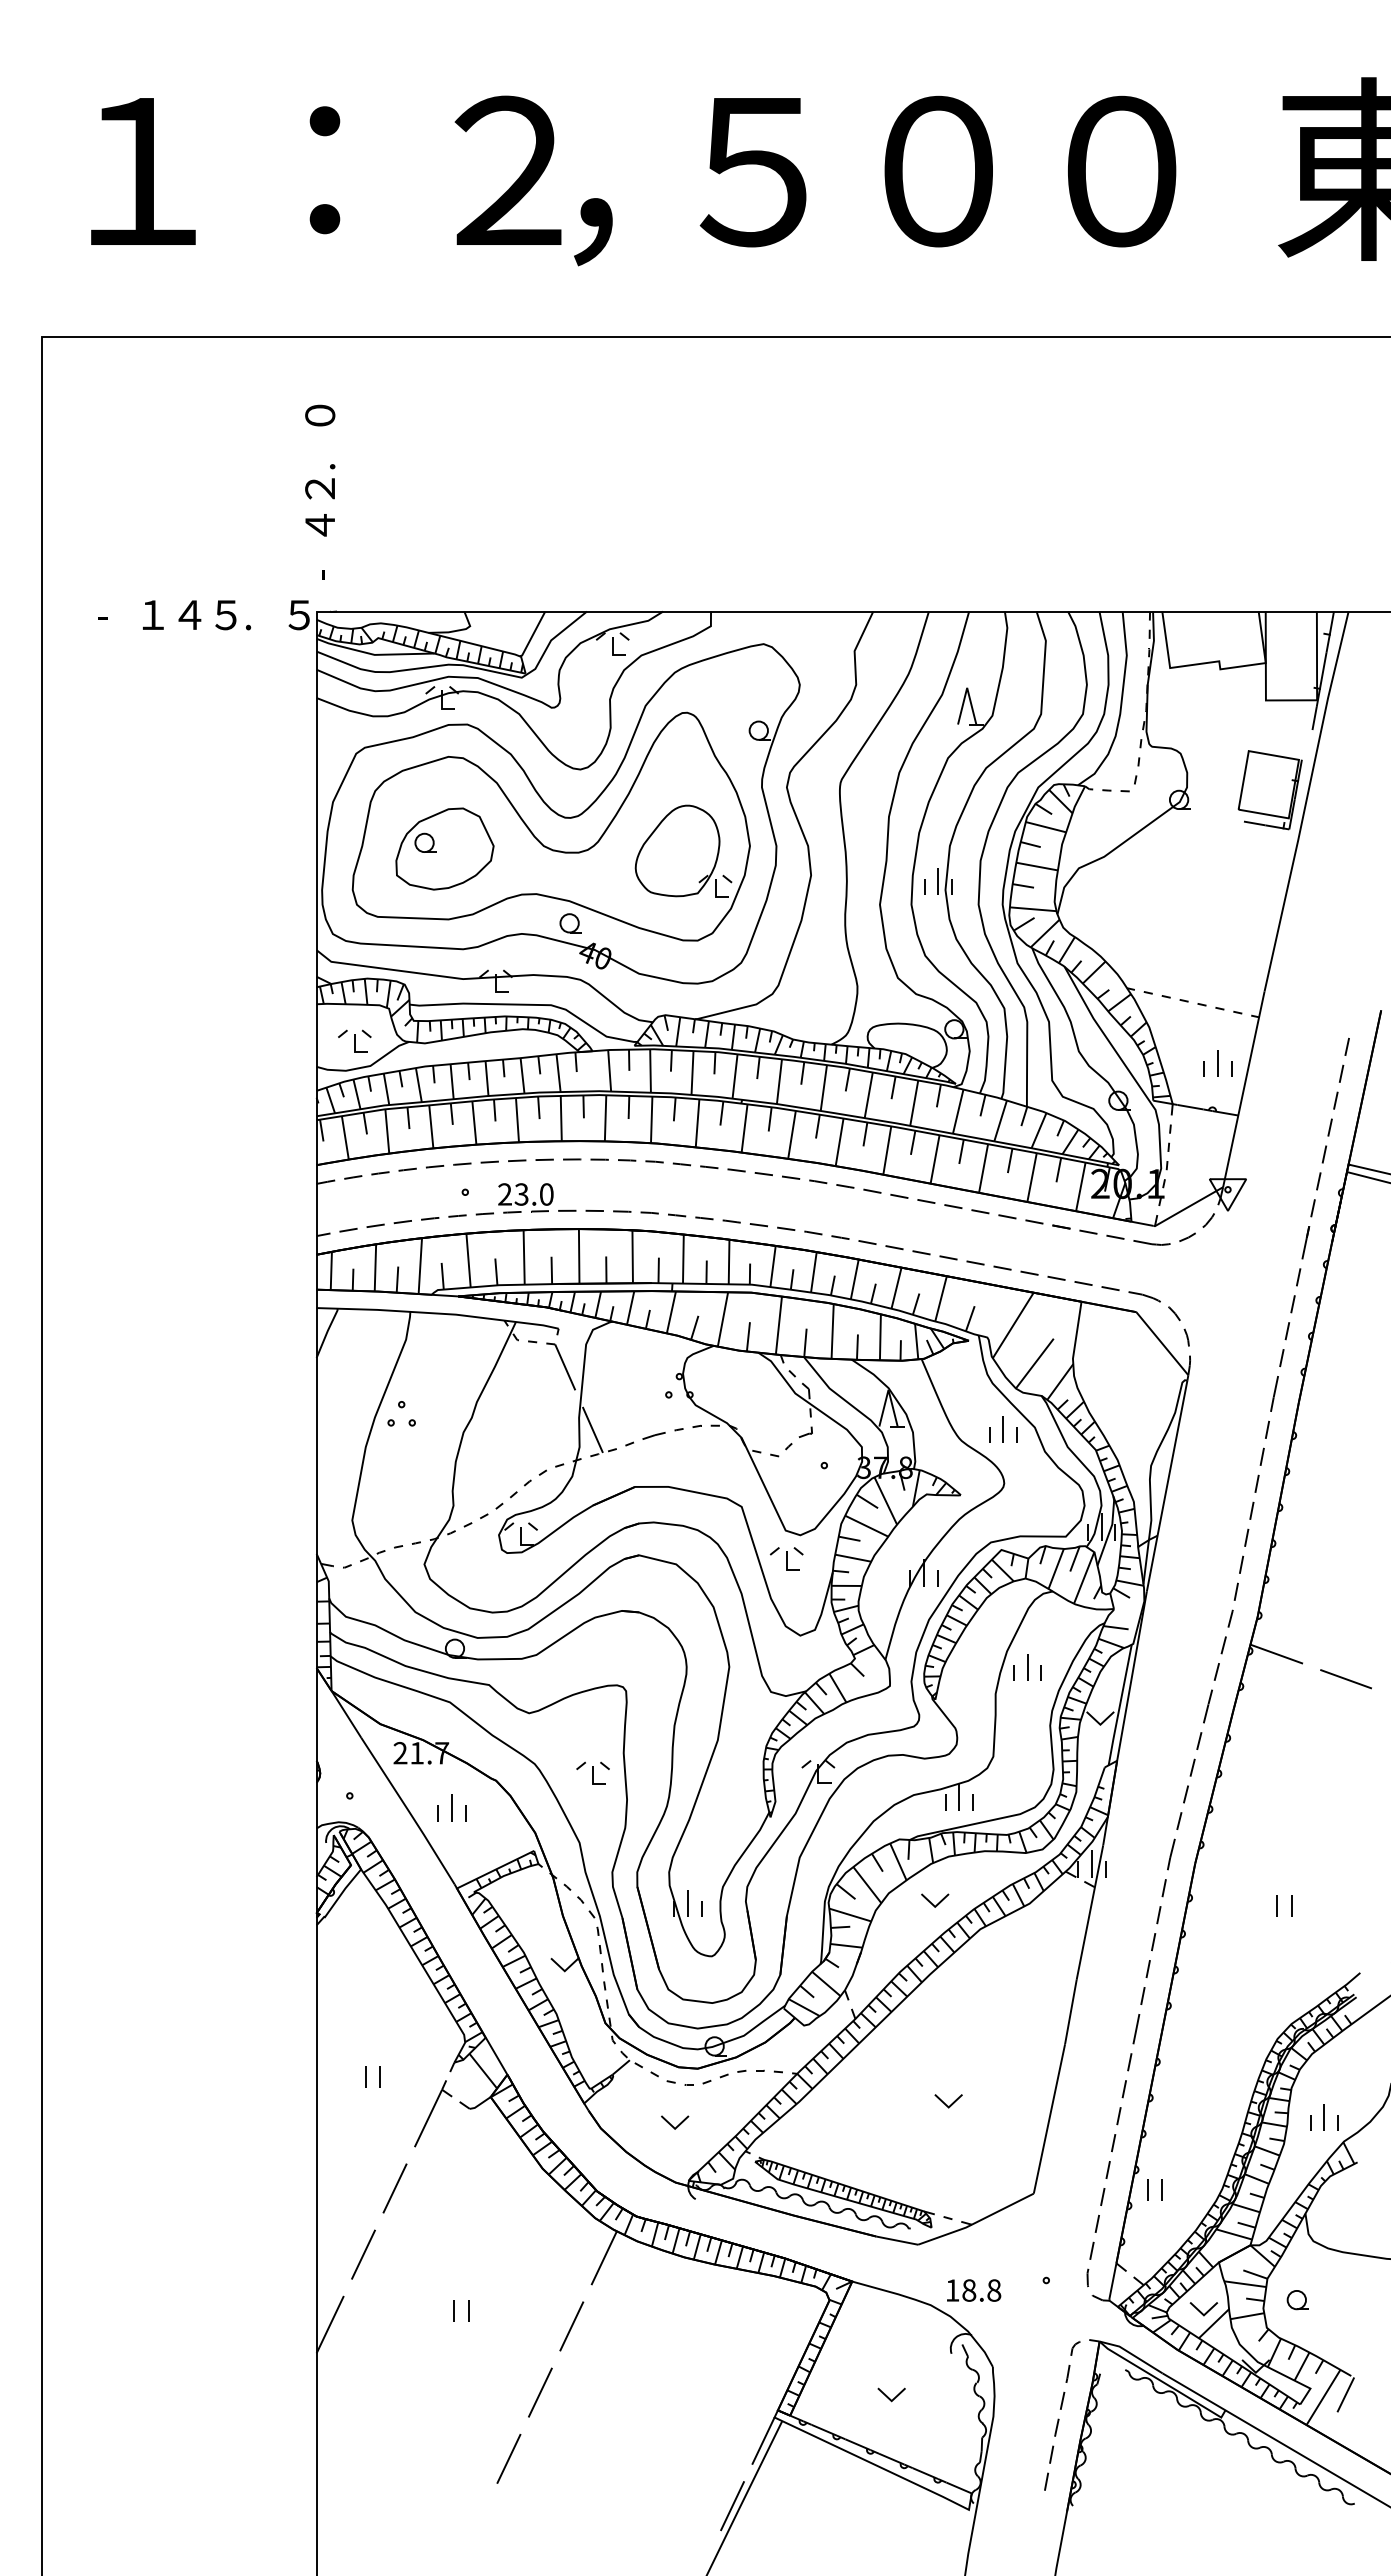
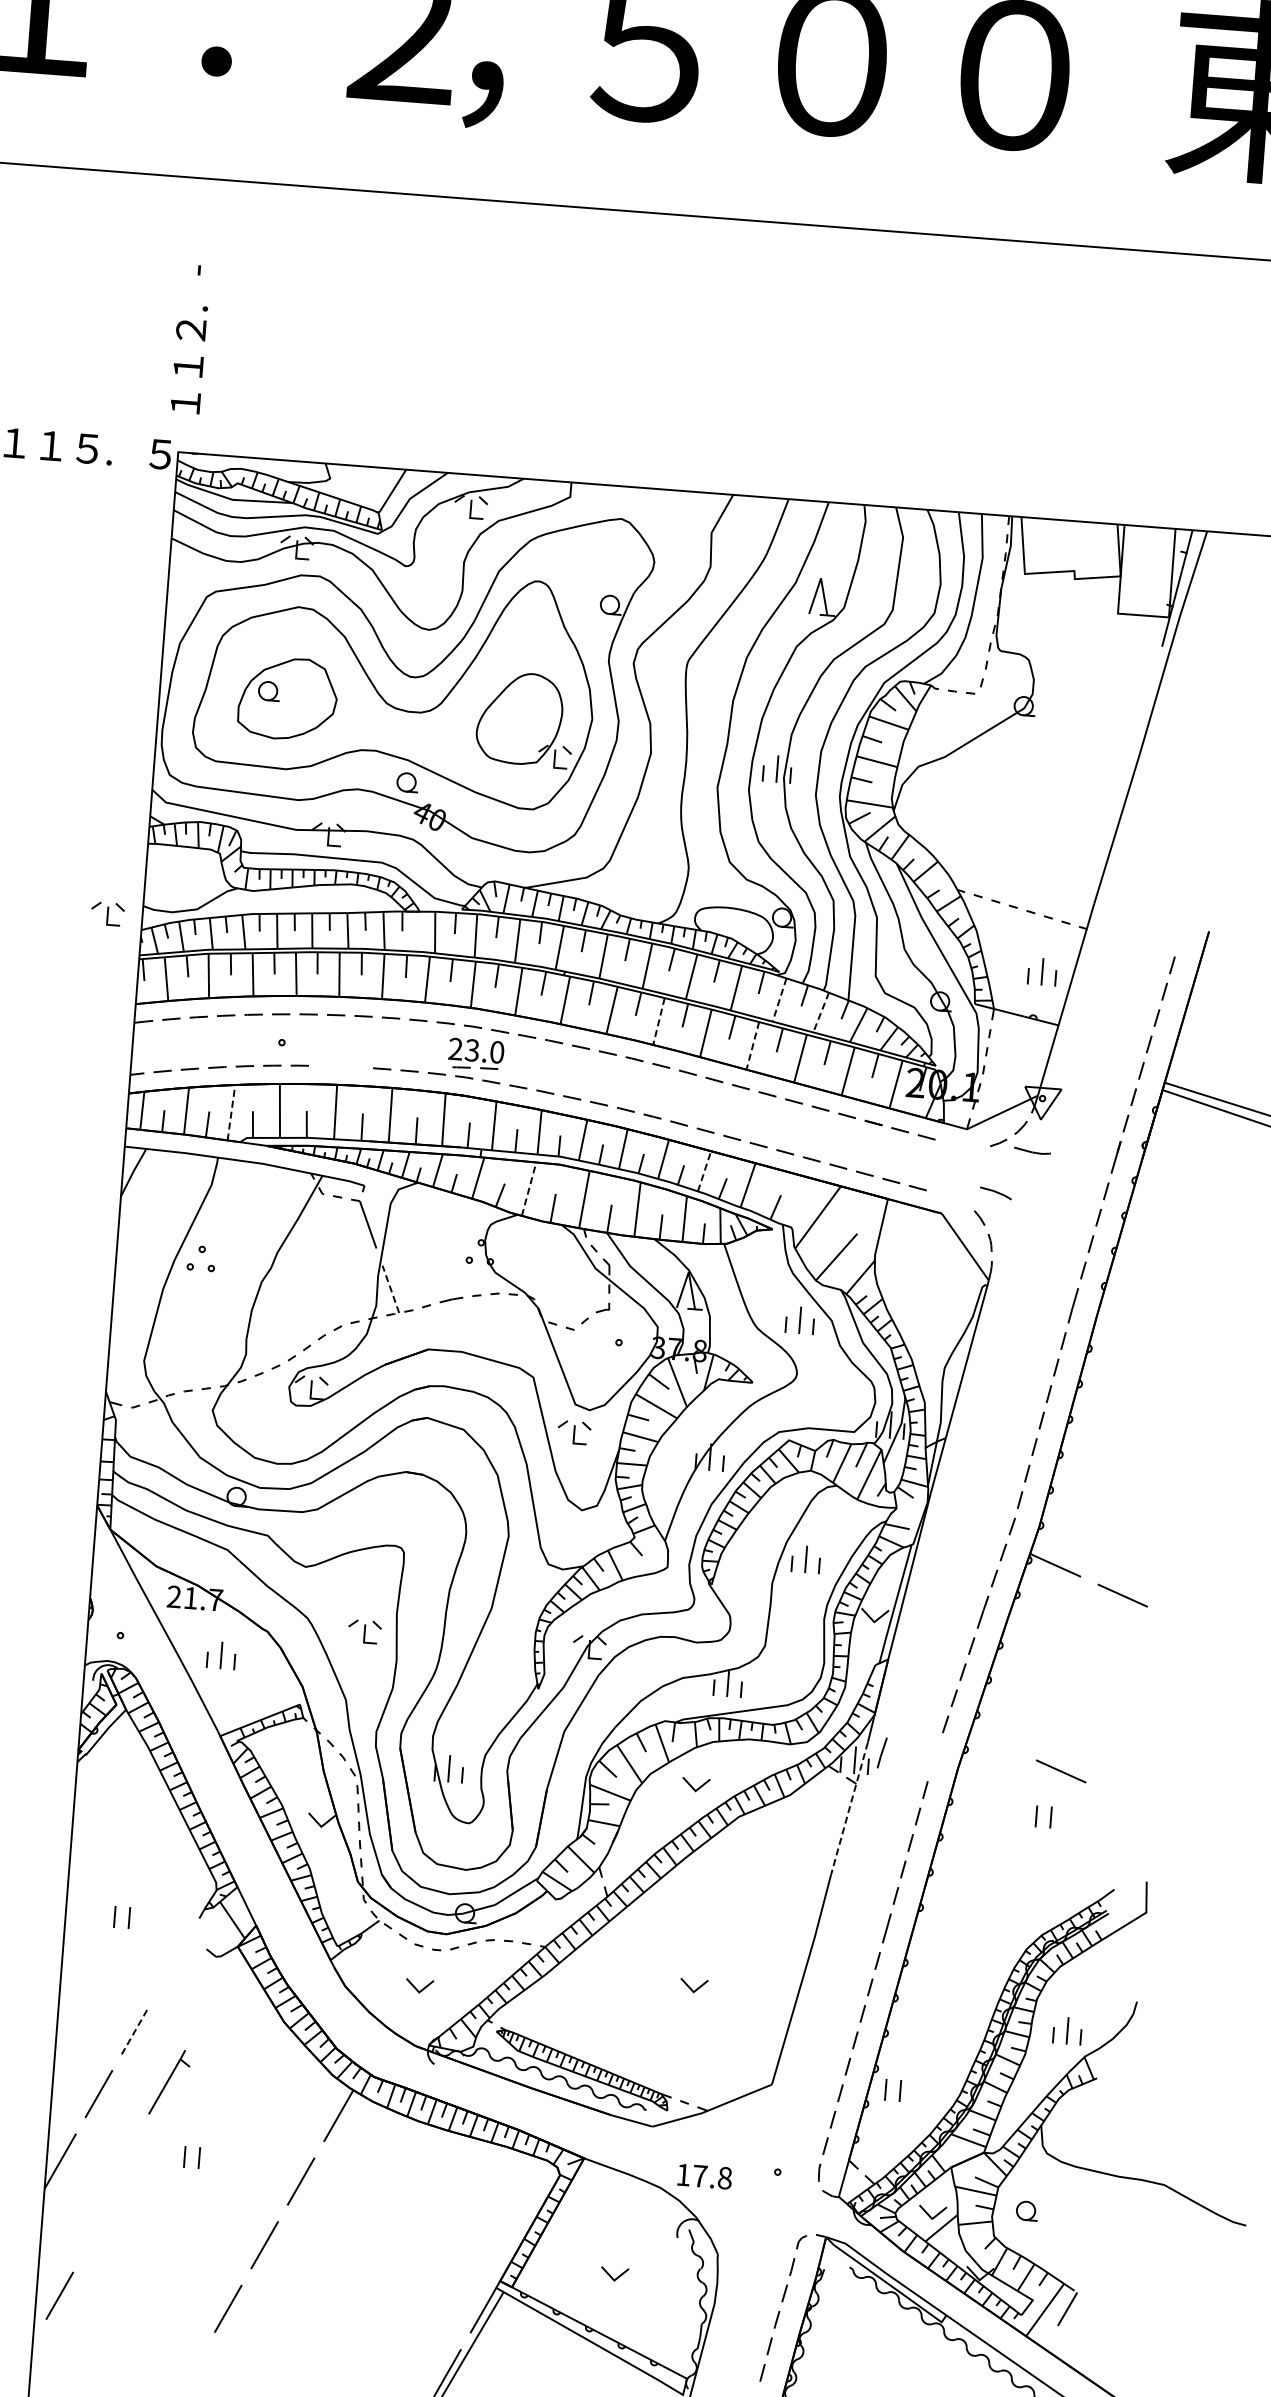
text: (320, 418) -> (196, 259), ０ -> -
text: (319, 525) -> (187, 366), ４ -> １
text: (319, 565) -> (184, 406), - -> １
text: (189, 614) -> (51, 445), ４ -> １
part: (1269, 790) -> (1114, 703), removed
part: (354, 1040) -> (107, 913), moved
line: (958, 1111) -> (779, 999), solid -> dashed
line: (1000, 1121) -> (820, 1013), solid -> dashed
line: (839, 1142) -> (658, 1021), solid -> dashed
line: (935, 1159) -> (753, 1045), solid -> dashed
part: (525, 1198) -> (475, 1054), moved
part: (1151, 1242) -> (1032, 1150), moved
line: (420, 1266) -> (231, 1113), solid -> dashed
line: (896, 1287) -> (704, 1170), solid -> dashed
part: (1144, 1296) -> (995, 1193), moved
line: (722, 1319) -> (528, 1189), solid -> dashed
line: (592, 1429) -> (390, 1288), solid -> dashed
line: (1171, 1854) -> (882, 1752), moved
line: (1297, 1859) -> (1060, 1771), added
line: (1089, 1912) -> (849, 1808), solid -> dashed
part: (433, 2113) -> (170, 2082), moved
line: (395, 2188) -> (135, 2030), solid -> dashed
text: (969, 2290) -> (700, 2176), 18.8 -> 17.8
line: (339, 2458) -> (59, 2295), added

